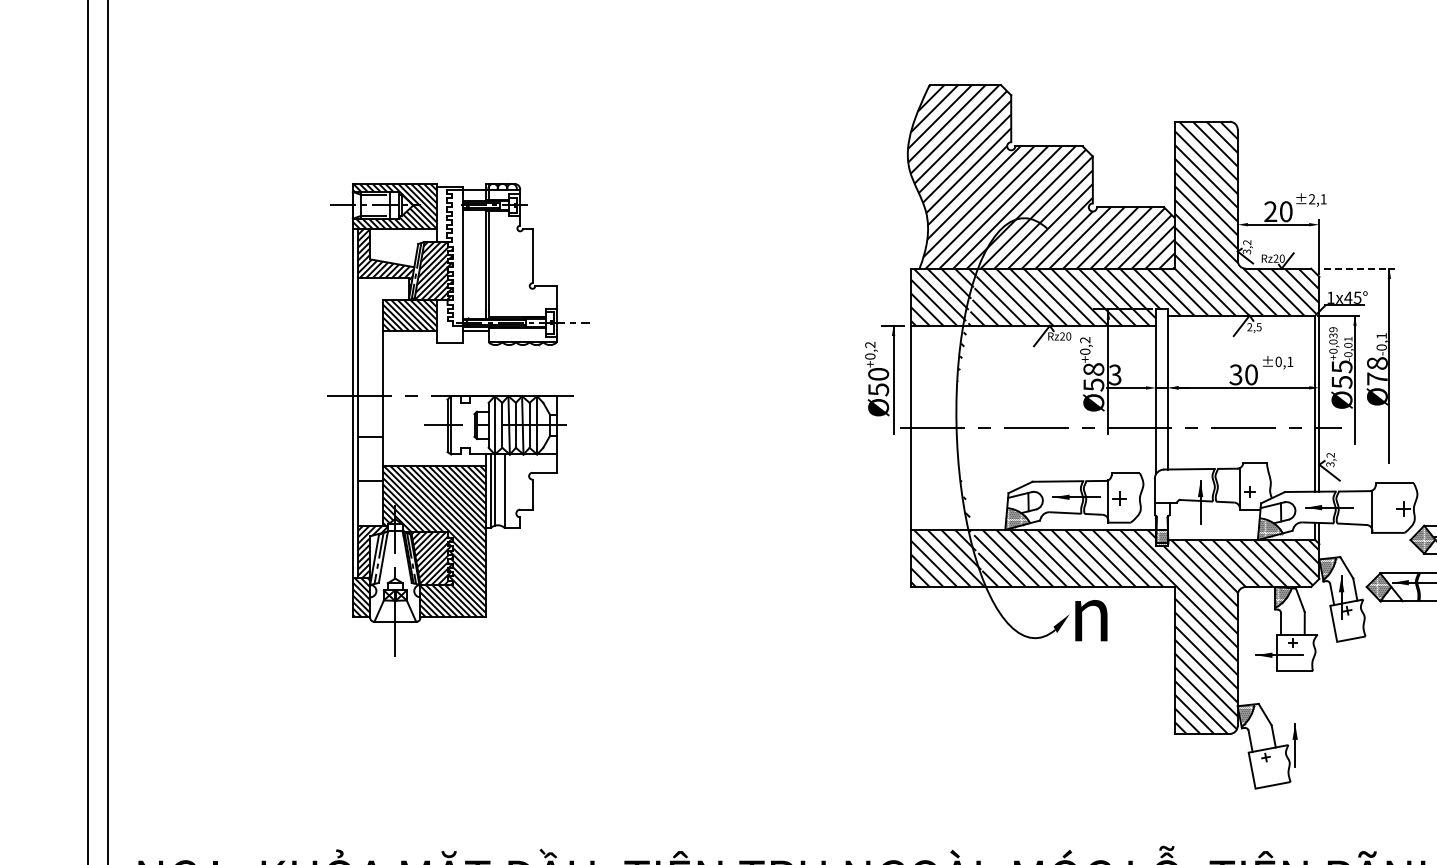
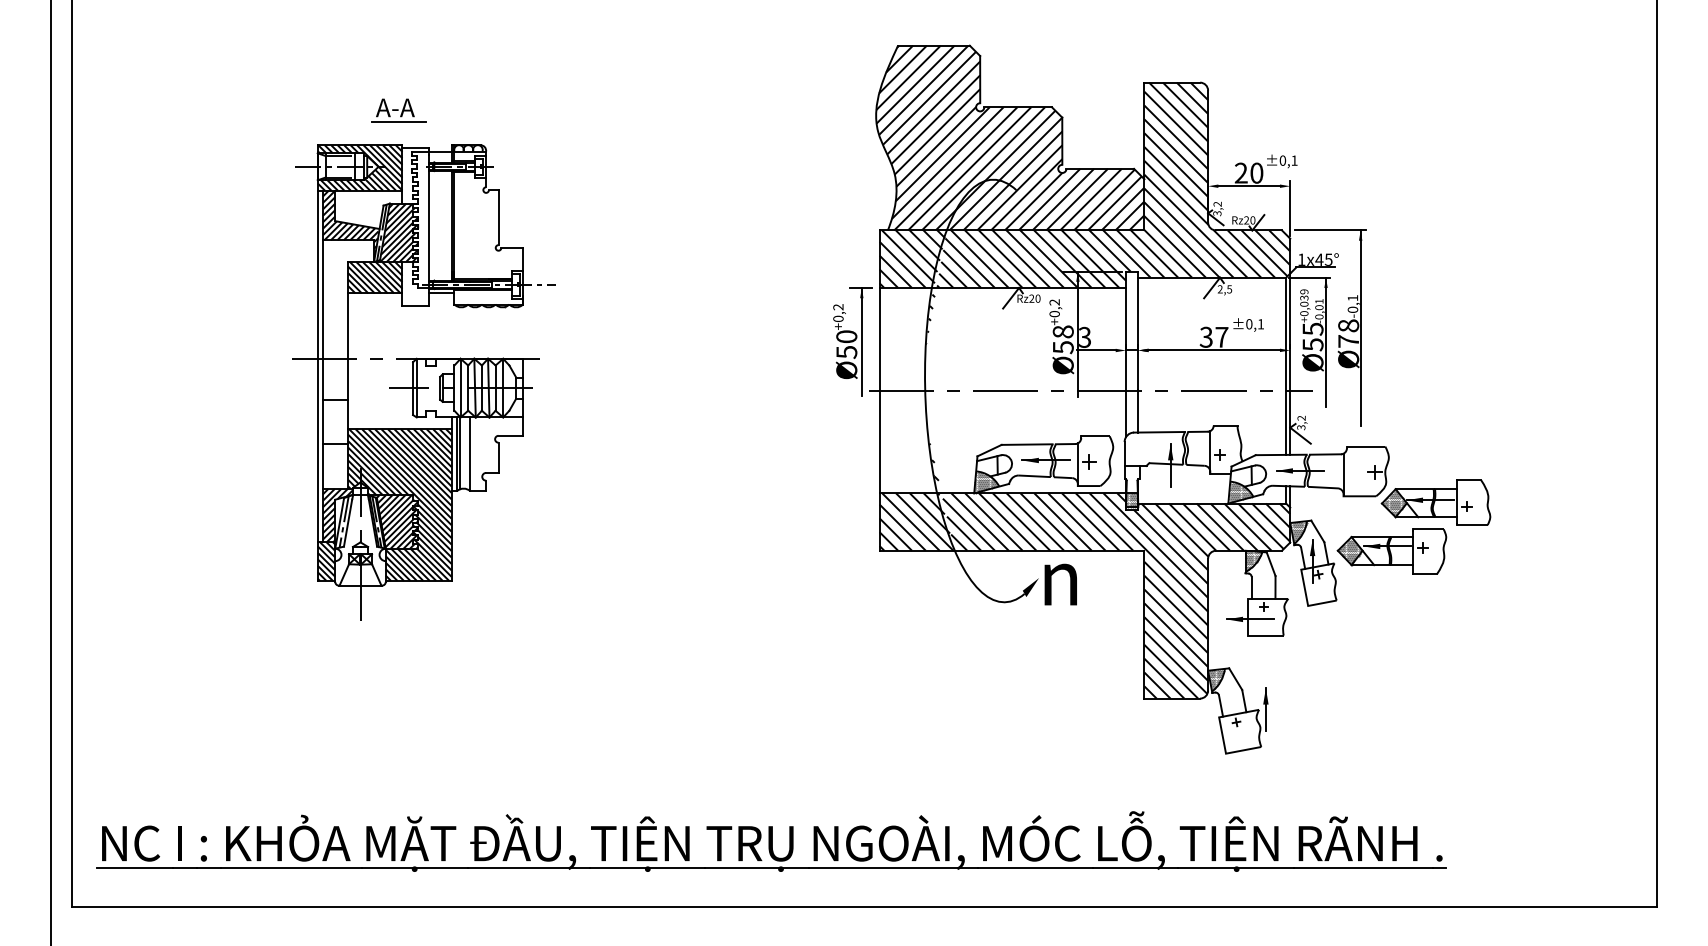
part: (433, 149) -> (398, 110), added
text: (1311, 199) -> (1282, 160), ±2,1 -> ±0,1
line: (1360, 268) -> (1331, 230), dashed -> solid
text: (1251, 374) -> (1221, 336), 30 -> 37

